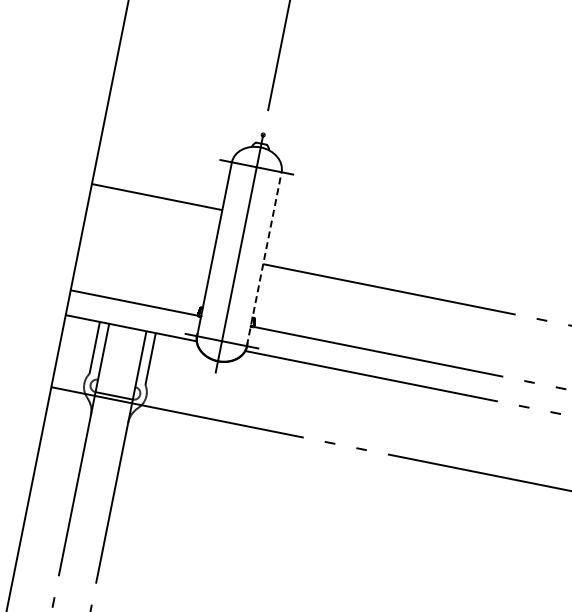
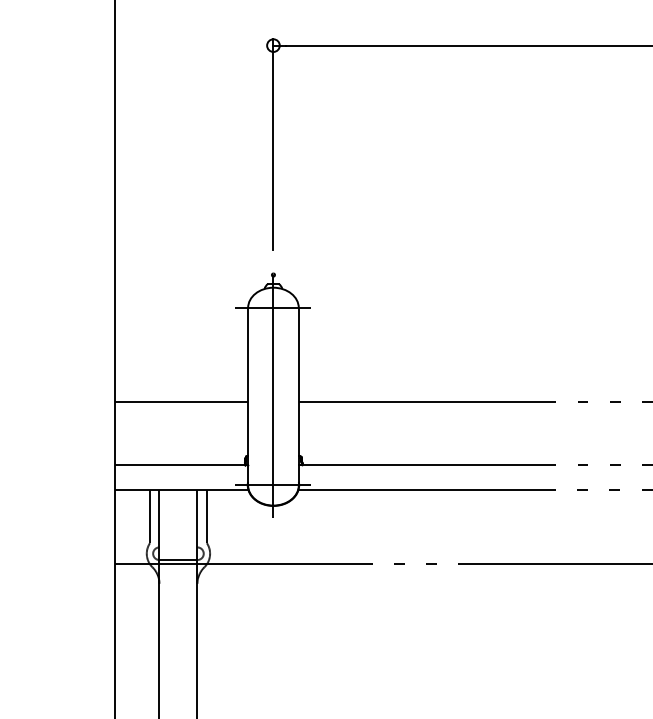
line: (157, 196) -> (181, 401), moved
line: (263, 258) -> (298, 396), dashed -> solid

